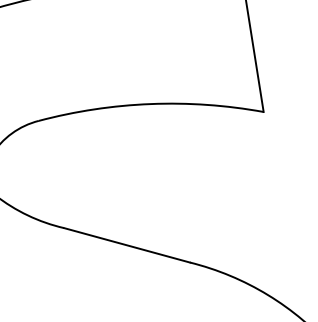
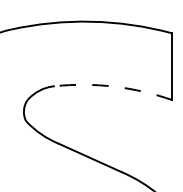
arc: (151, 103) -> (114, 86), solid -> dashed

